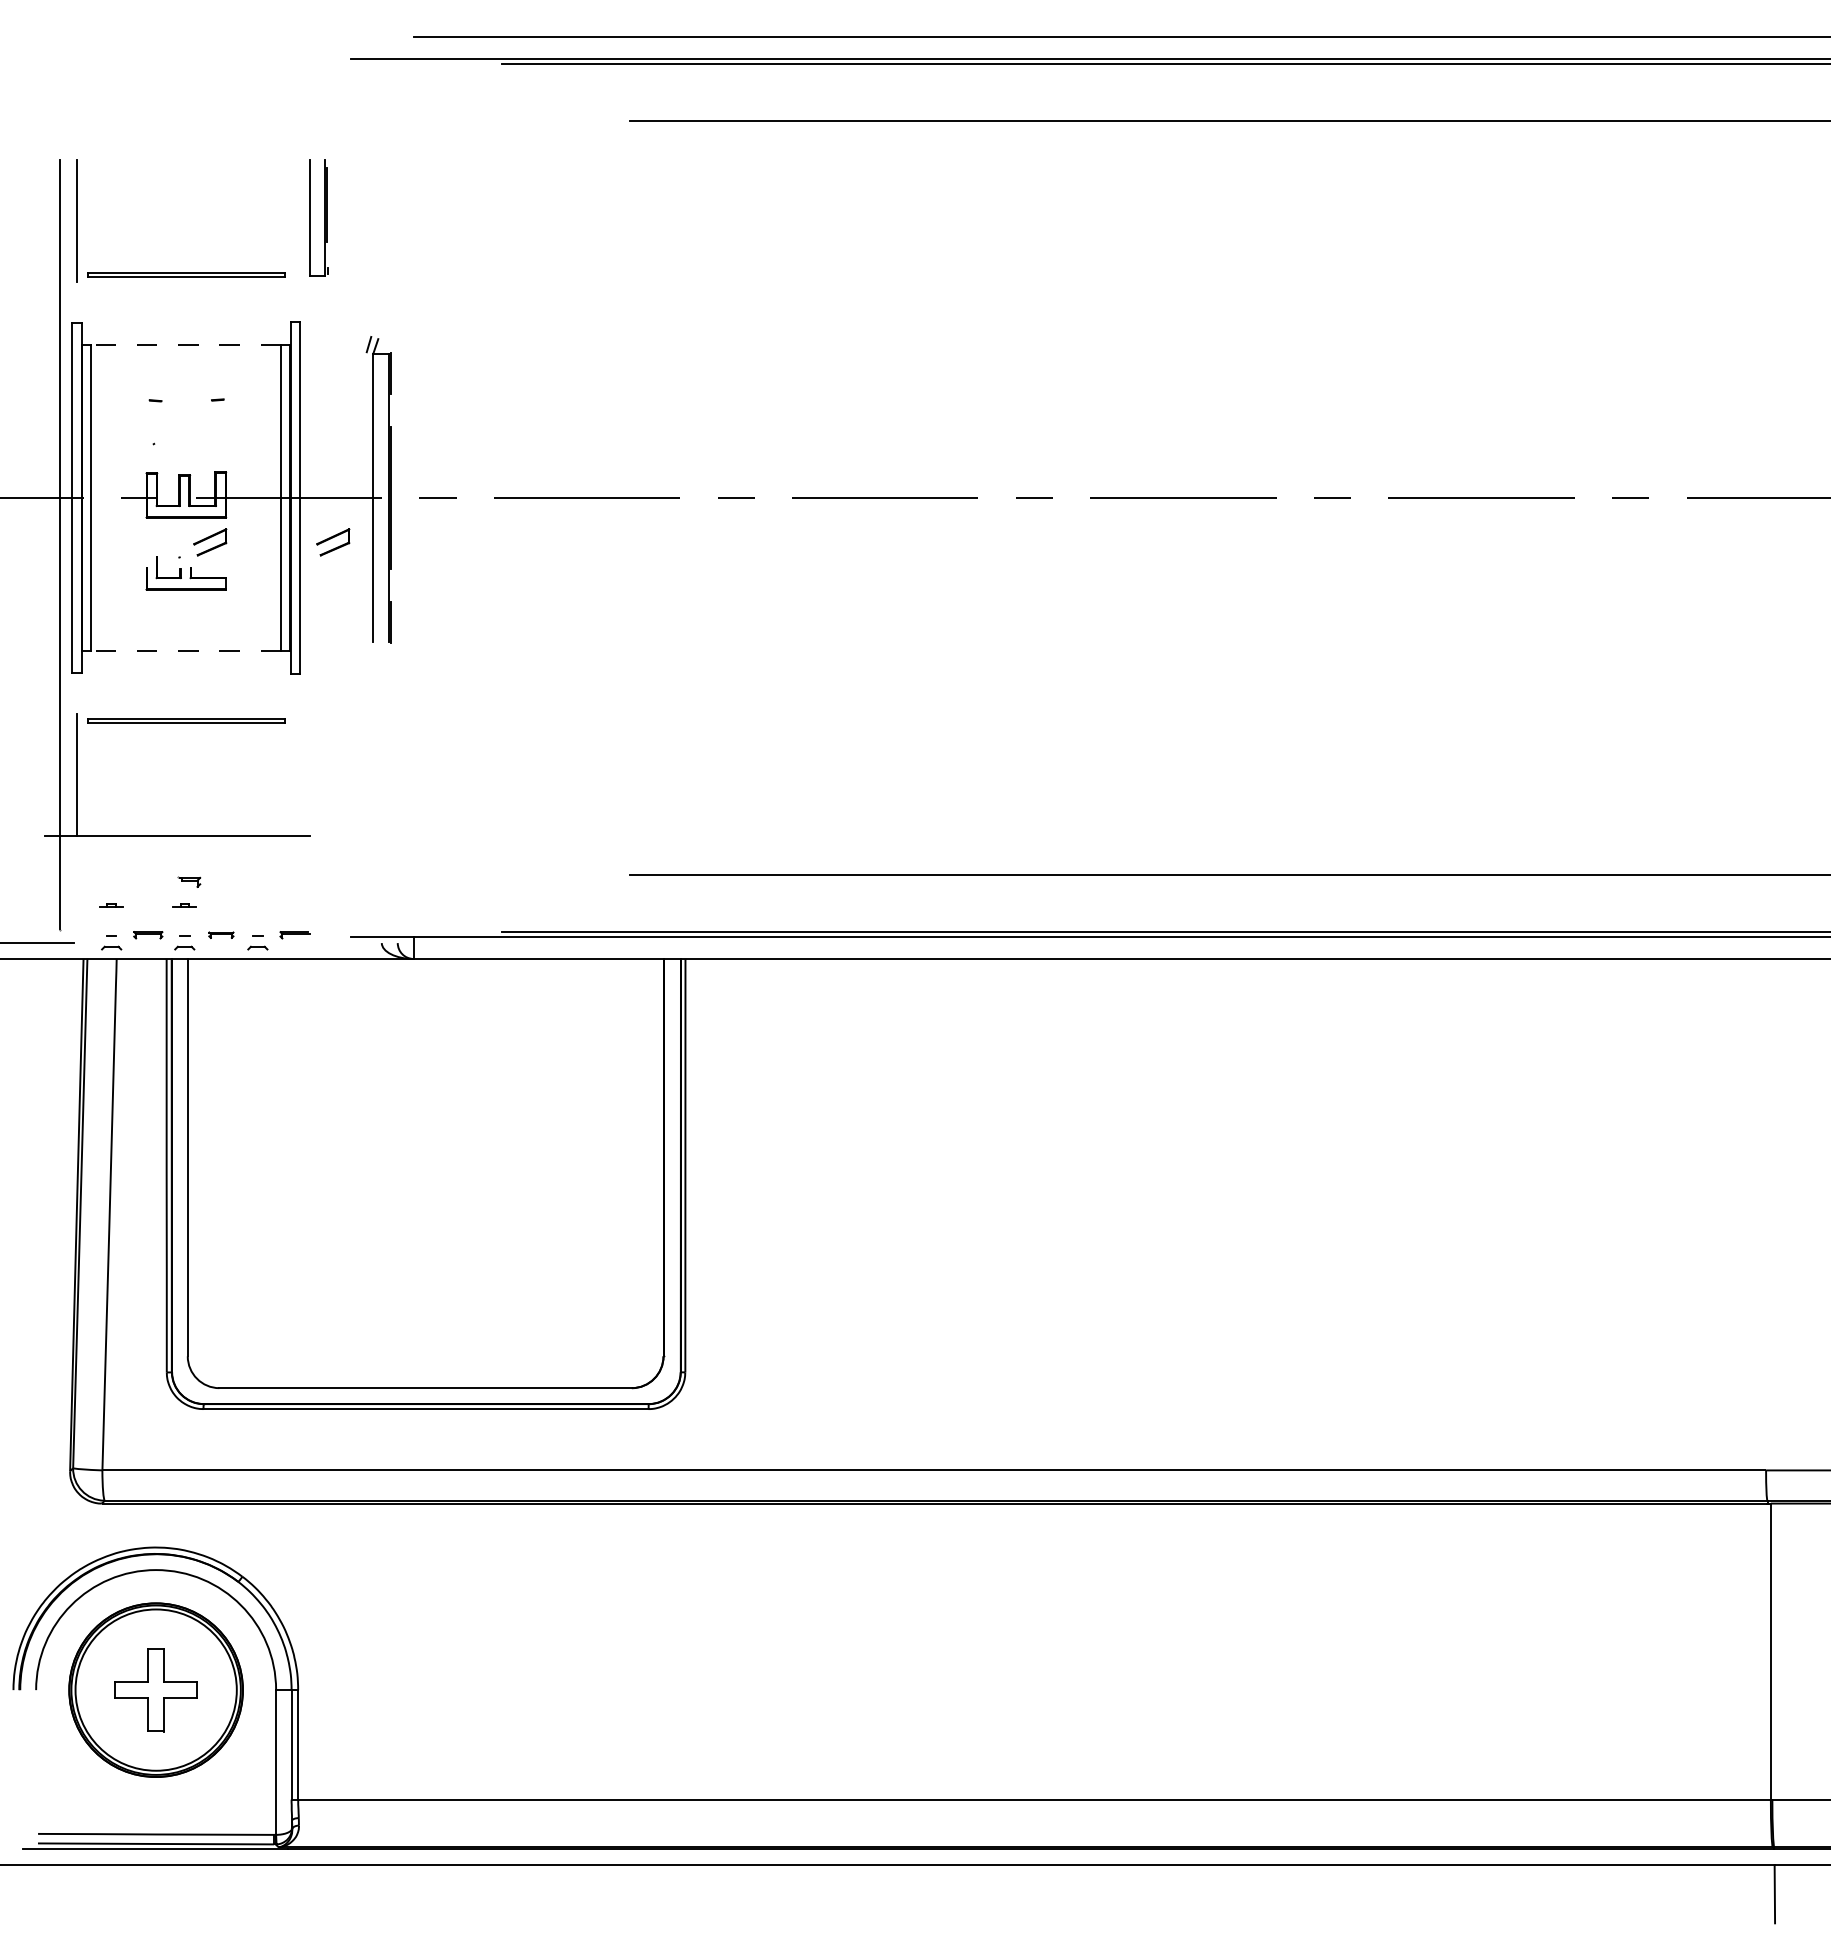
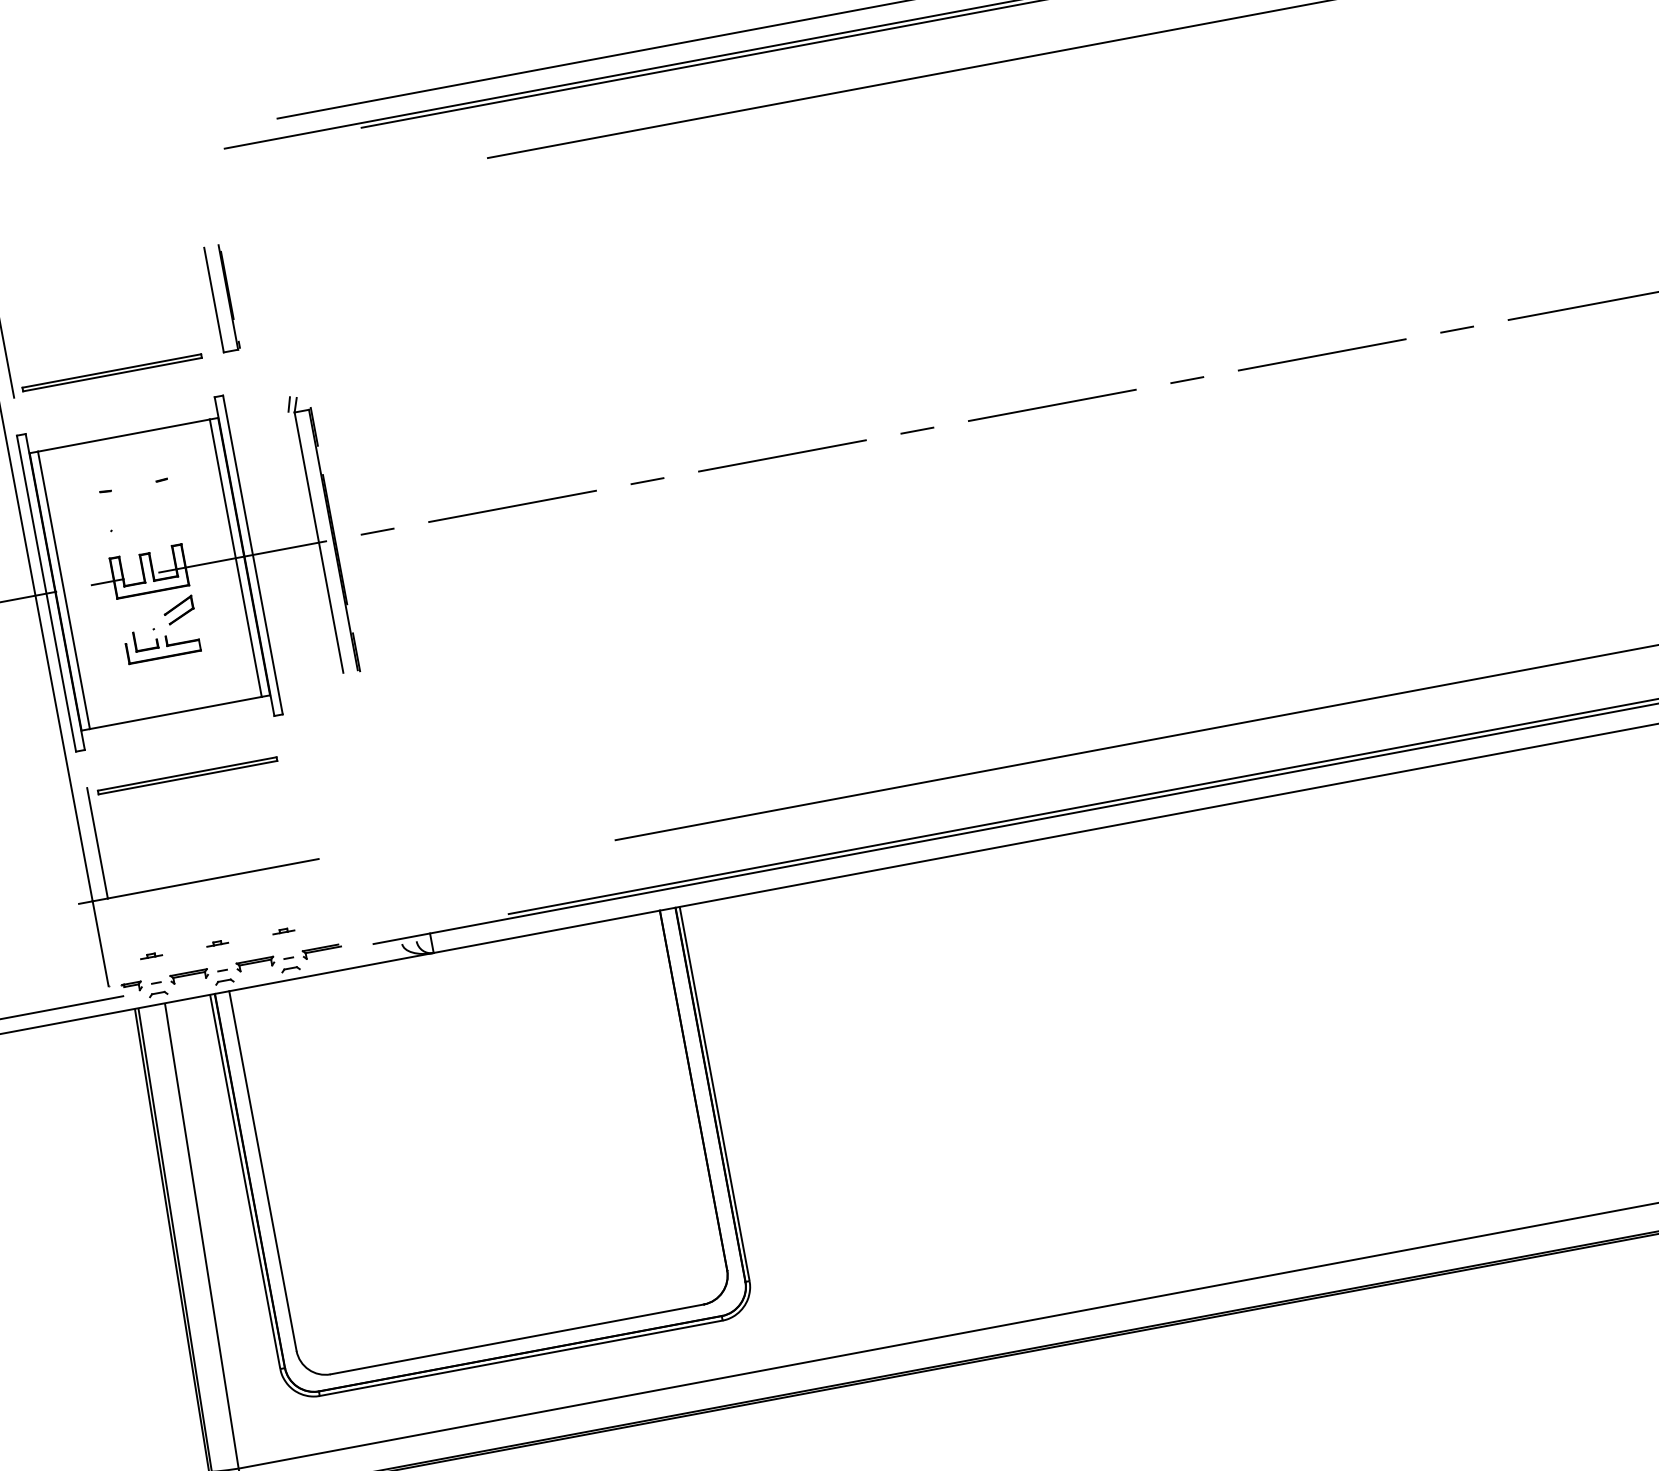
line: (186, 344) -> (124, 435), dashed -> solid
part: (333, 542) -> (290, 589), removed
line: (186, 651) -> (176, 713), dashed -> solid
part: (189, 881) -> (131, 986), moved
part: (257, 905) -> (283, 931), added
part: (148, 934) -> (189, 975), size x1.43
part: (221, 934) -> (255, 963), size x1.67
part: (294, 934) -> (321, 951), size x1.43

